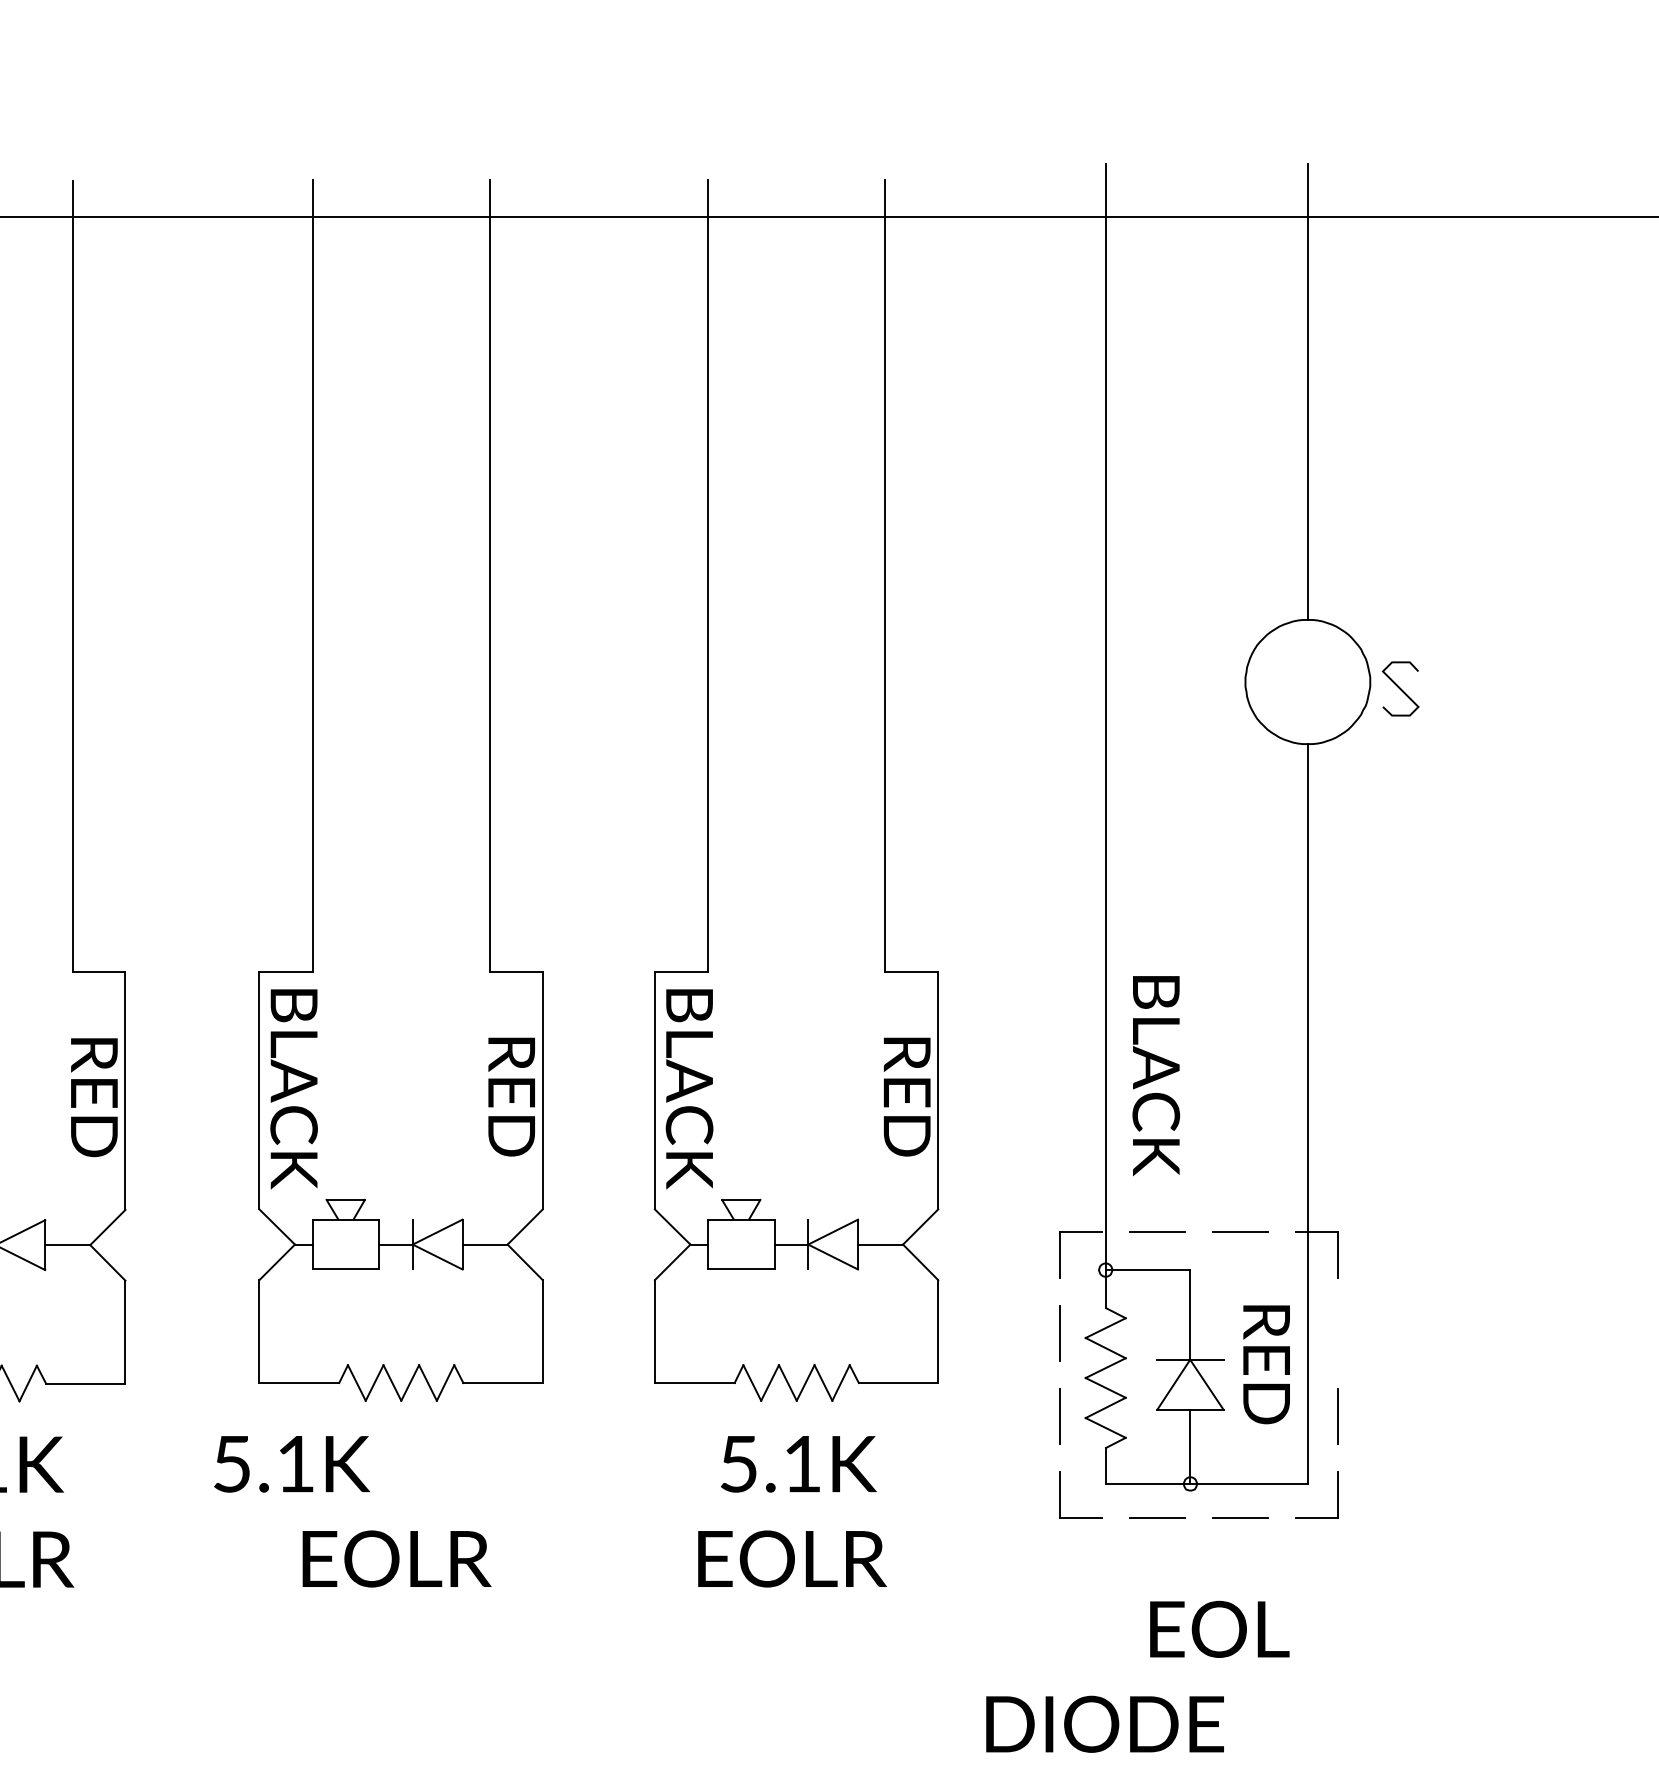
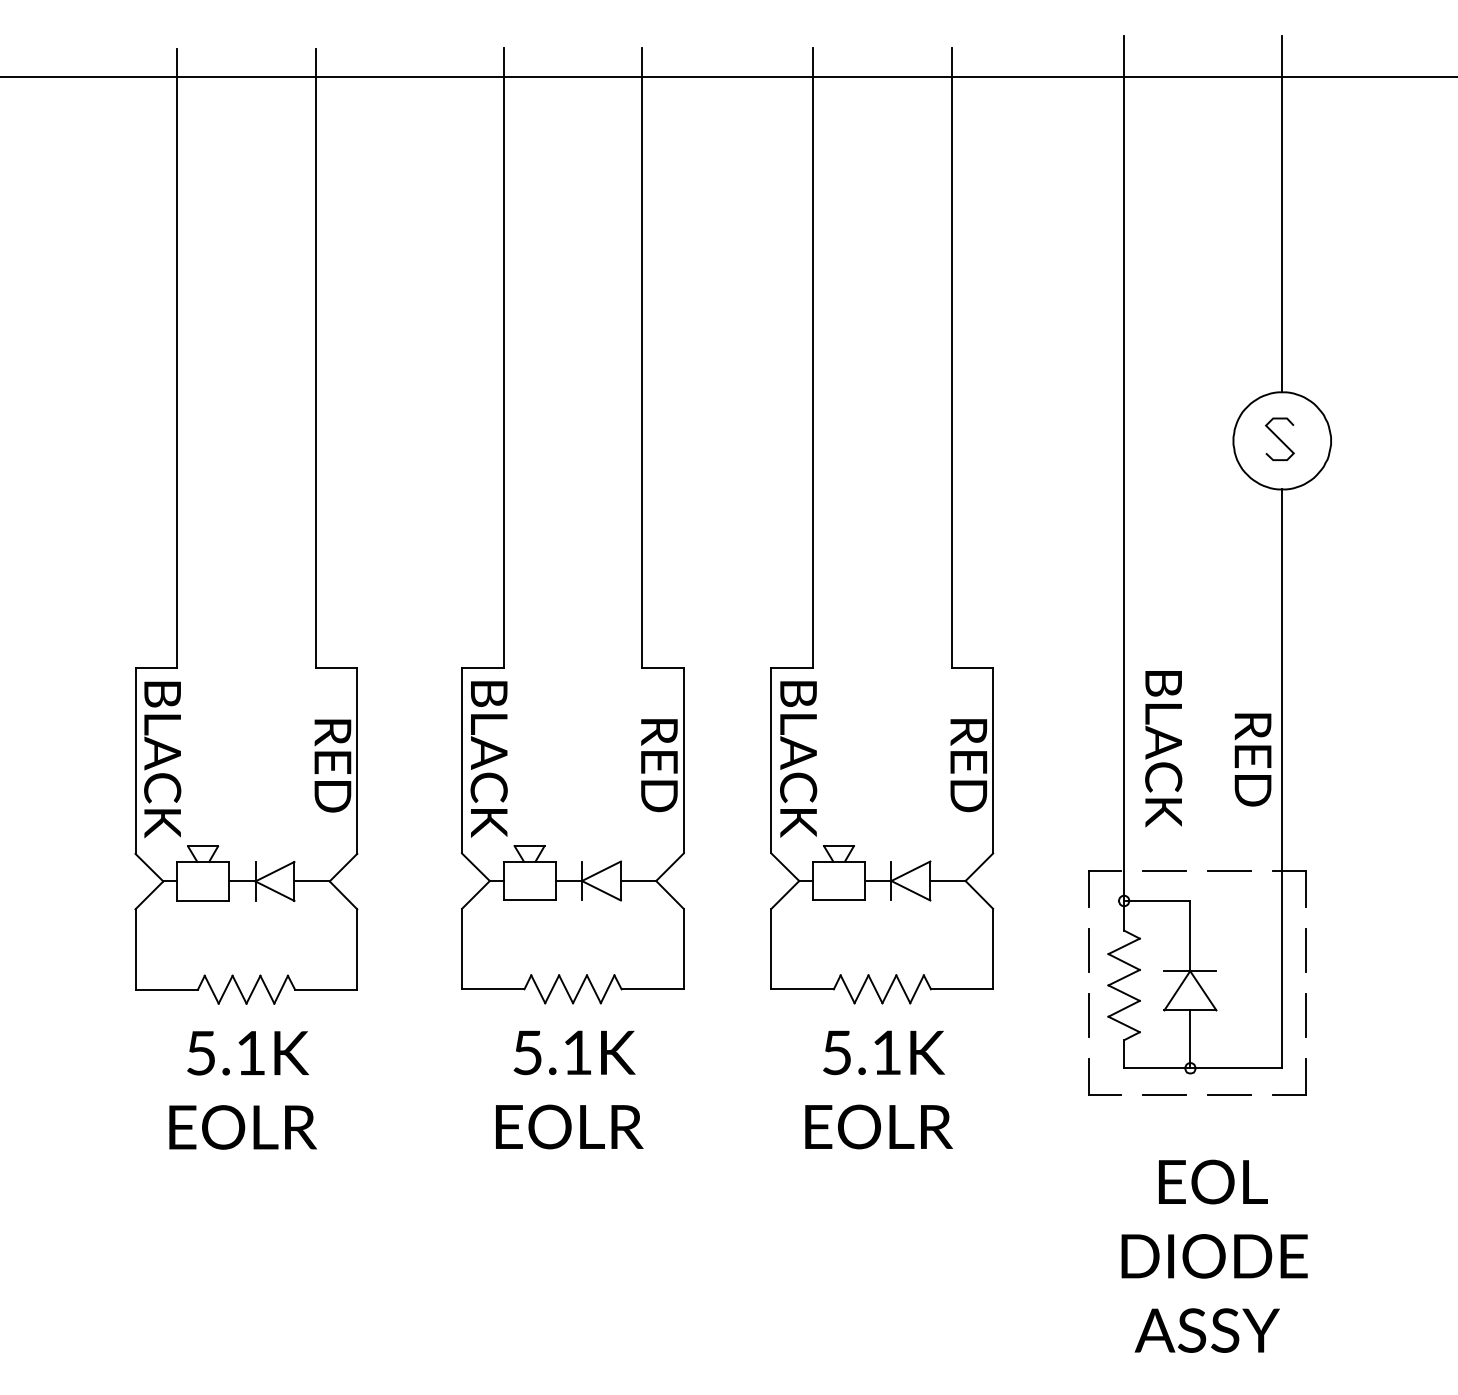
curve: (1400, 687) -> (1279, 438), moved
line: (1337, 1332) -> (1305, 949), added
text: (1265, 1364) -> (1252, 759), moved
text: (291, 1463) -> (574, 1052), moved
text: (1104, 1724) -> (1214, 1256), moved

